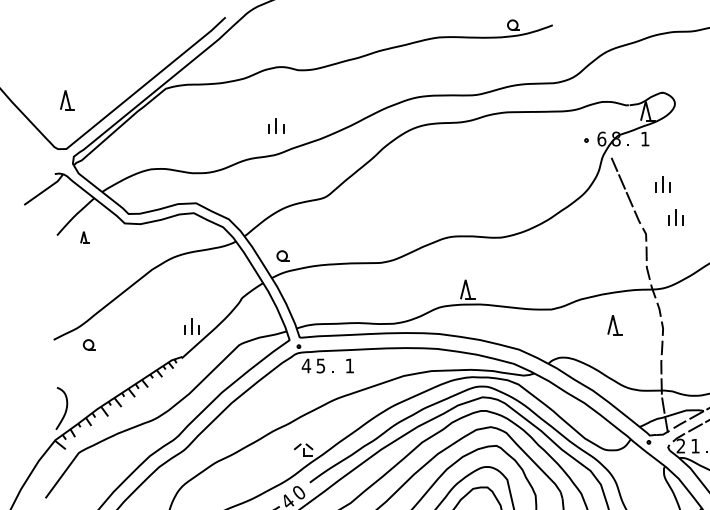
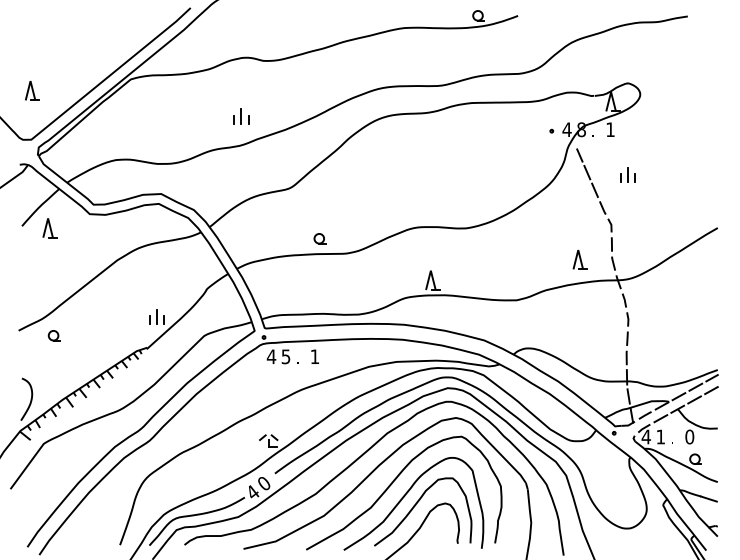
text: (601, 138) -> (566, 129), 6 -> 4
part: (675, 216) -> (640, 207), removed
part: (84, 237) -> (49, 228), size x1.67
part: (282, 255) -> (319, 238), moved
part: (614, 324) -> (579, 259), moved
text: (680, 445) -> (645, 436), 2 -> 4

